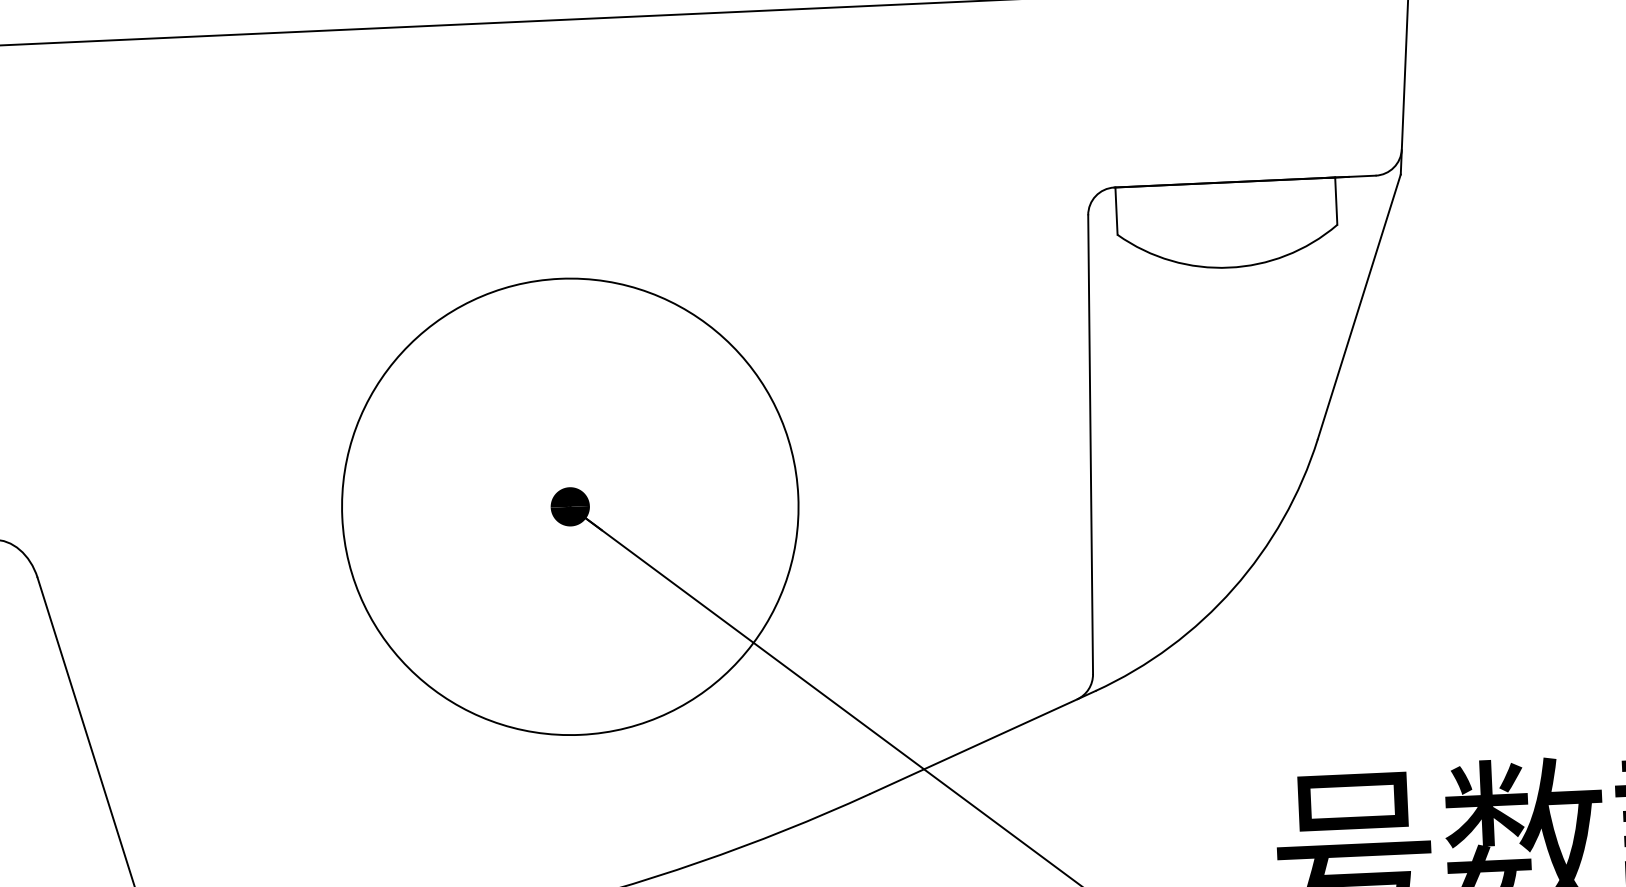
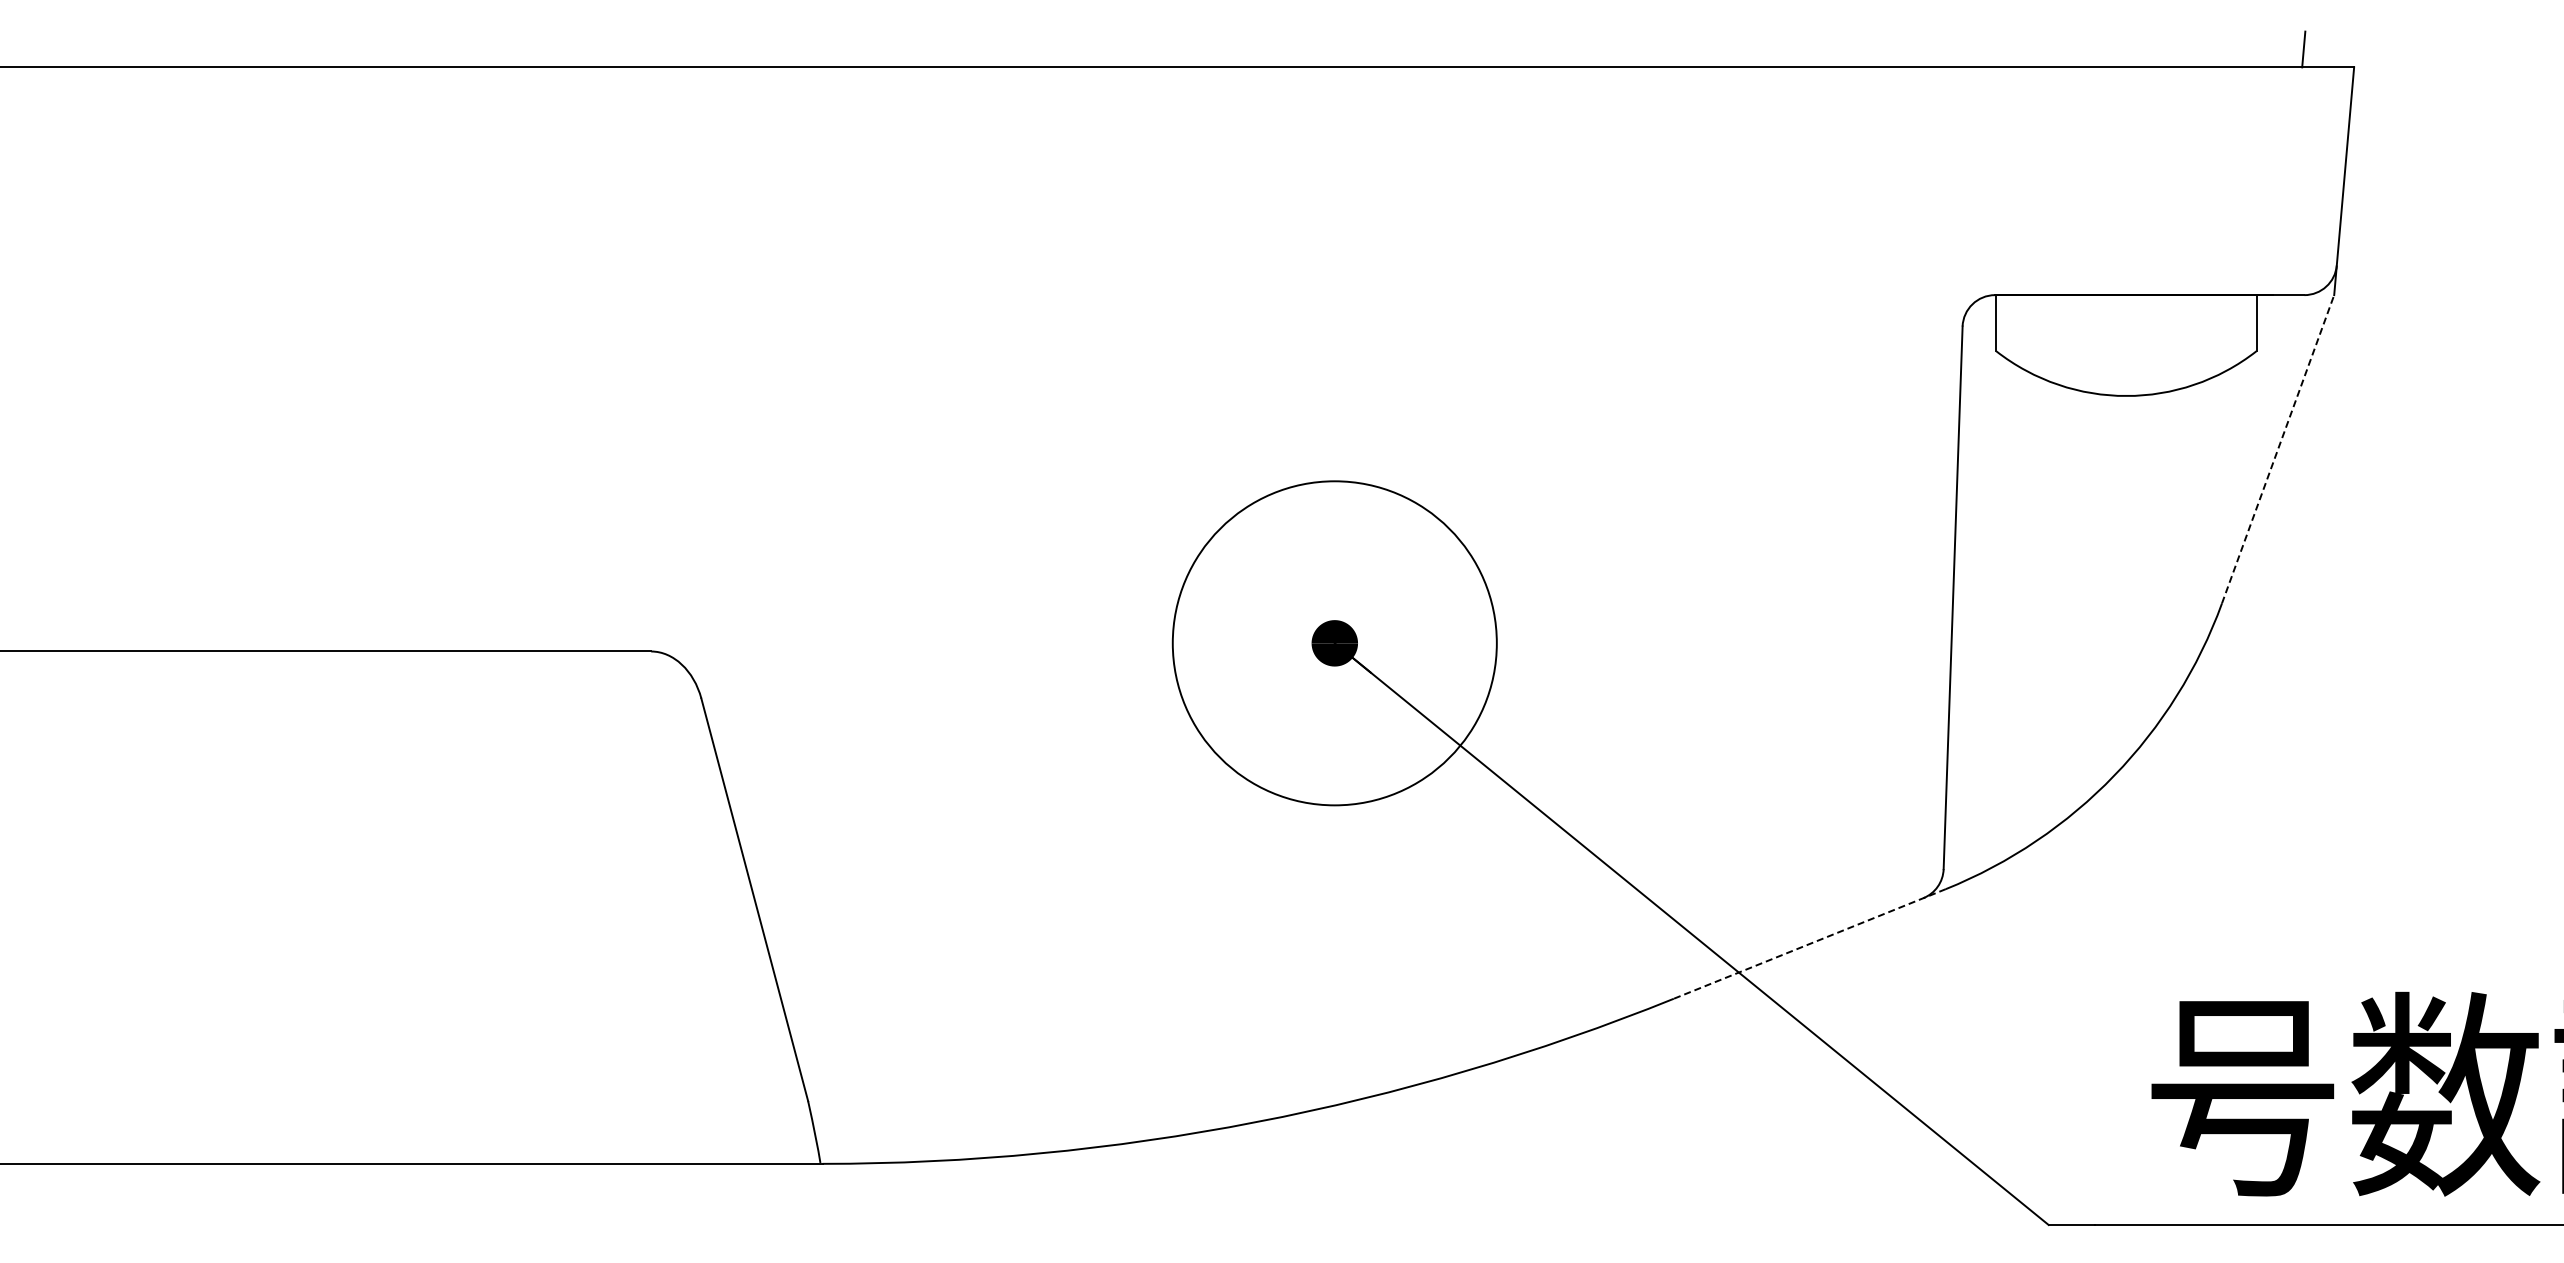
line: (1359, 306) -> (2278, 448), solid -> dashed
circle: (570, 506) -> (1334, 643), size x0.6
line: (982, 742) -> (1809, 943), solid -> dashed

